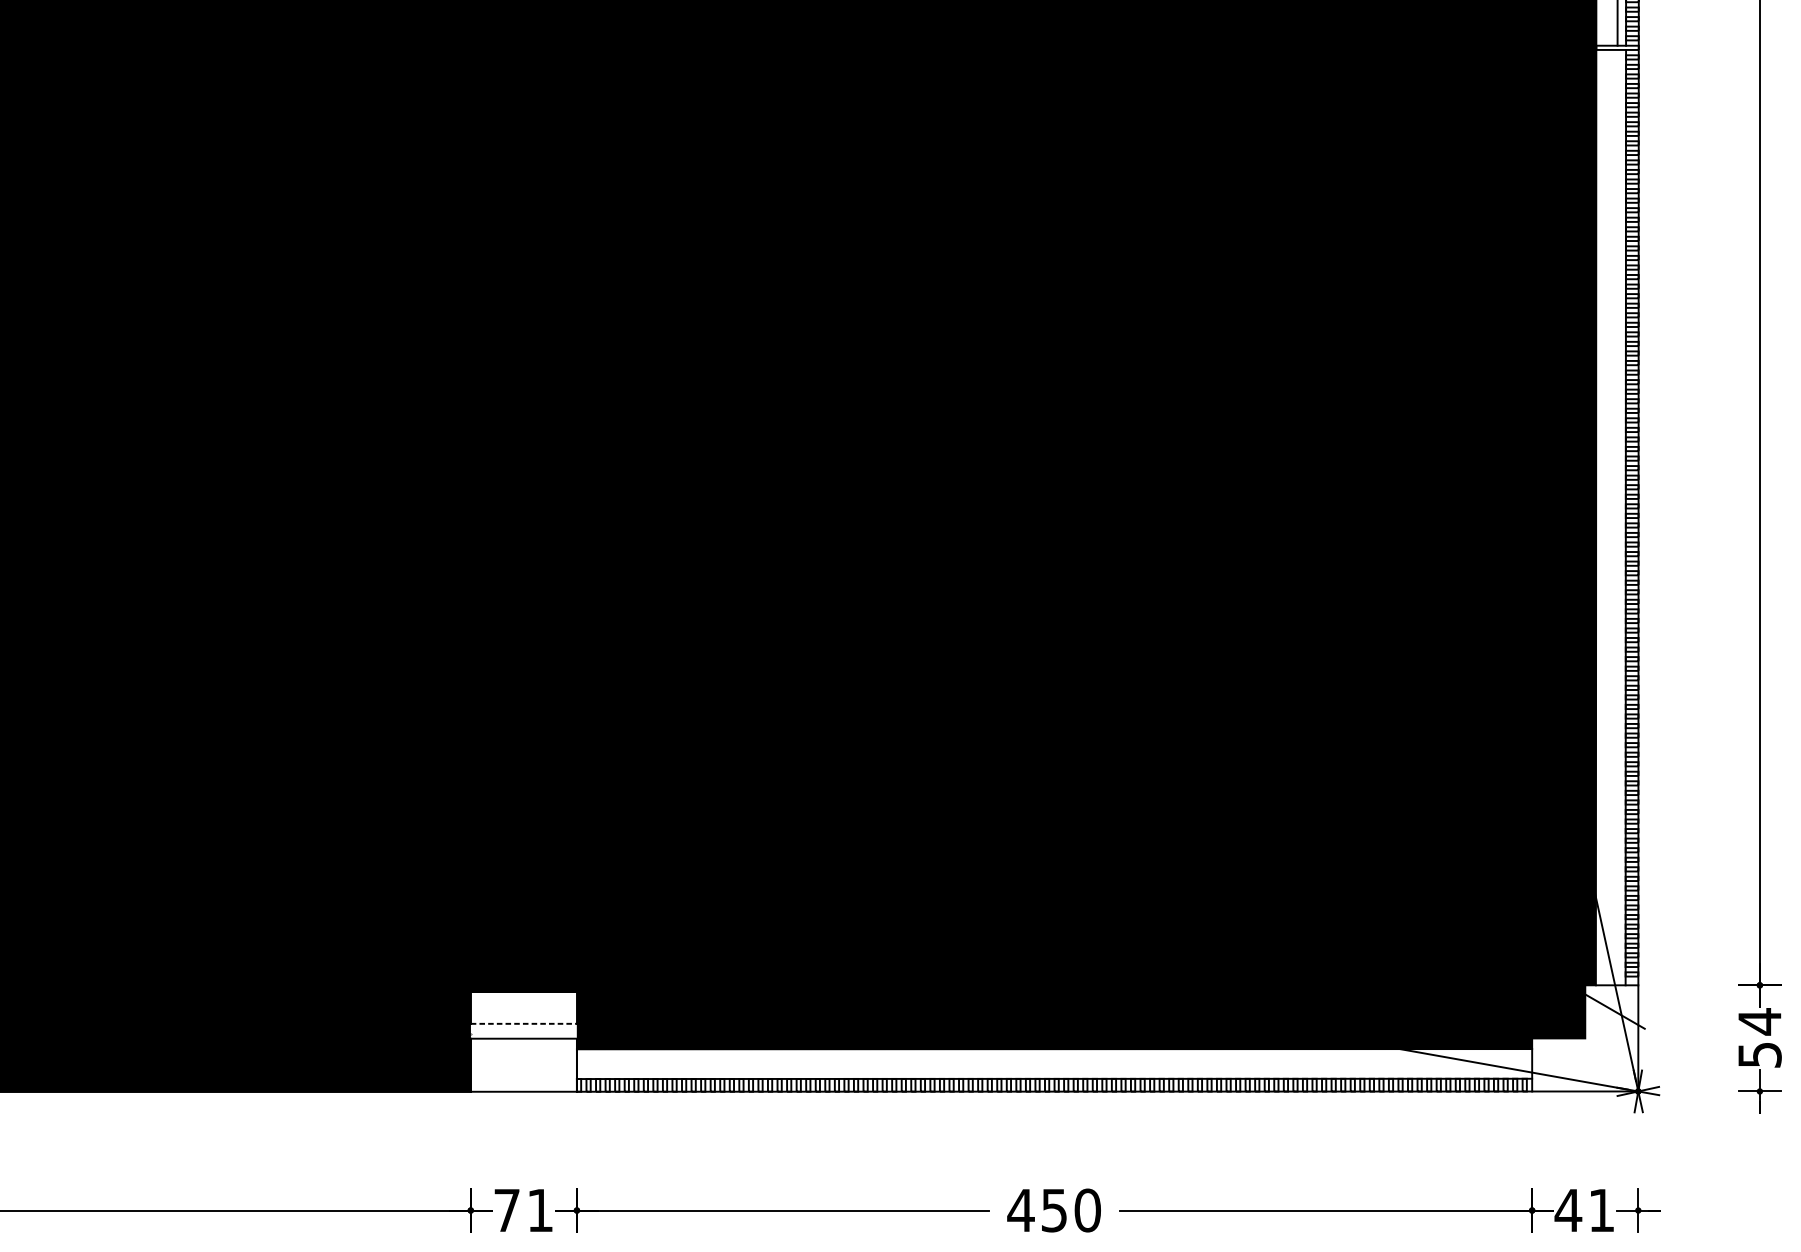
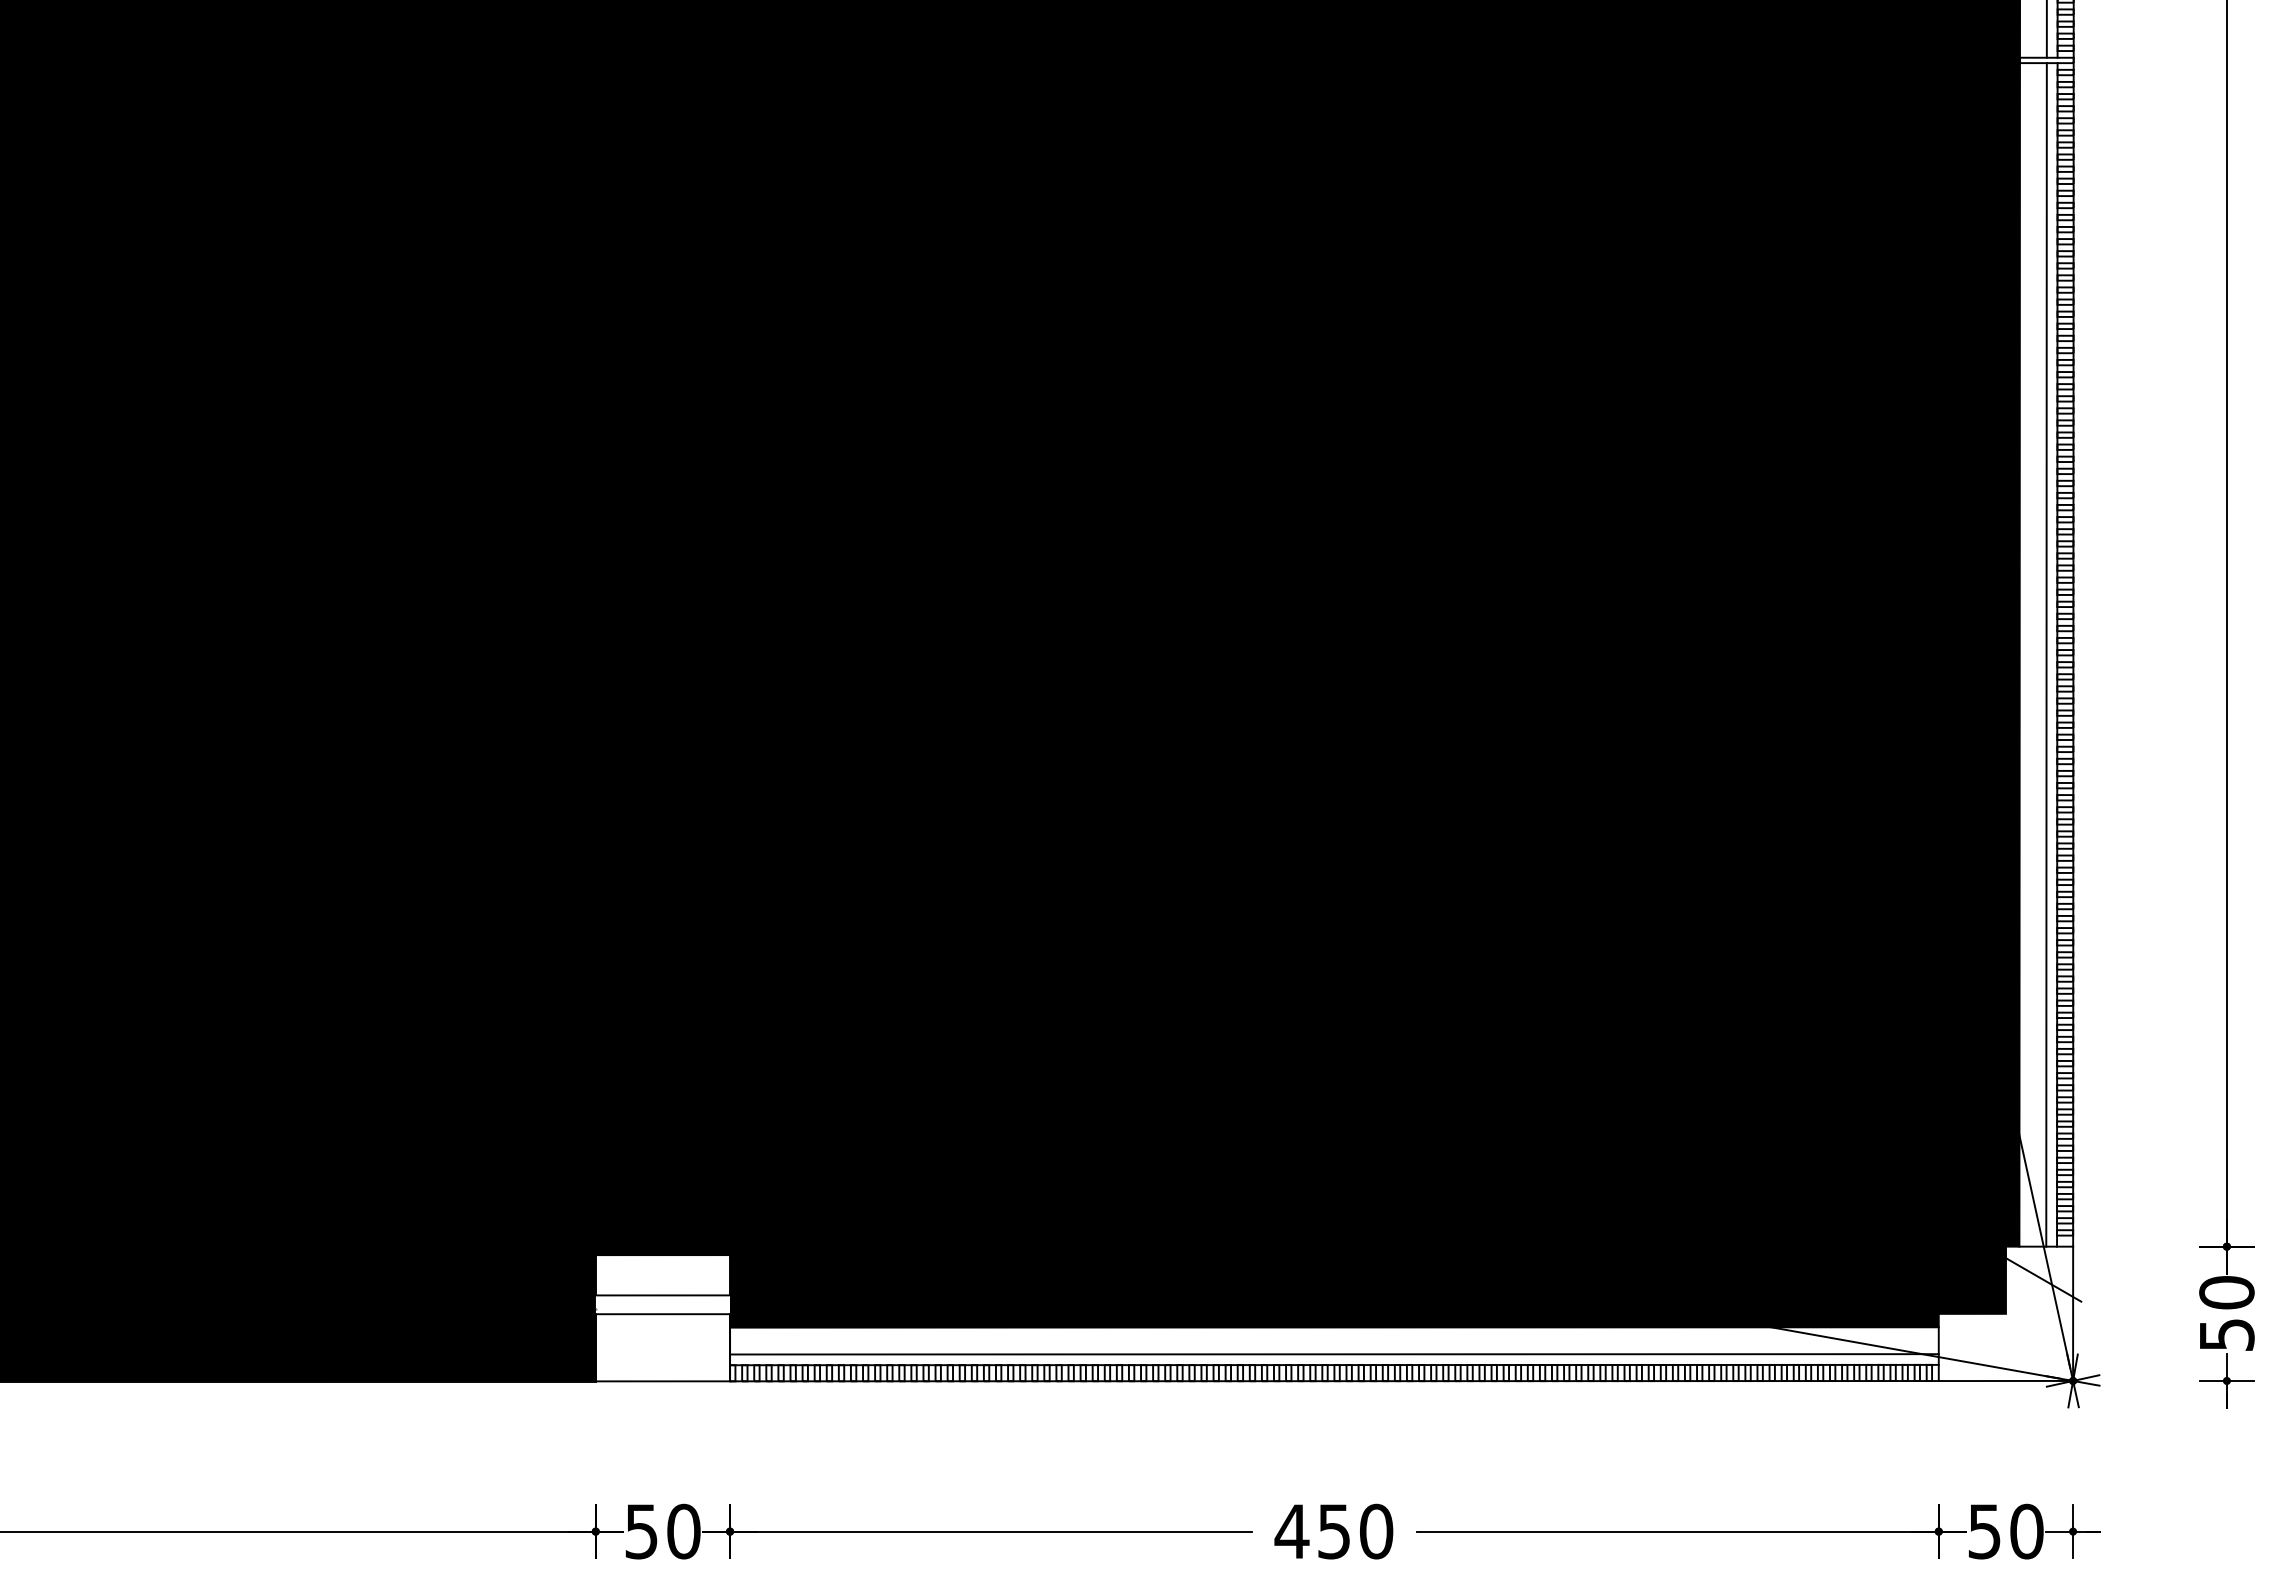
line: (1617, 517) -> (2046, 654), added
text: (1759, 1021) -> (2226, 1292), 54 -> 50
line: (524, 1023) -> (663, 1295), dashed -> solid
line: (1054, 1070) -> (1334, 1354), added
text: (523, 1210) -> (662, 1531), 71 -> 50
text: (1584, 1210) -> (2005, 1531), 41 -> 50

